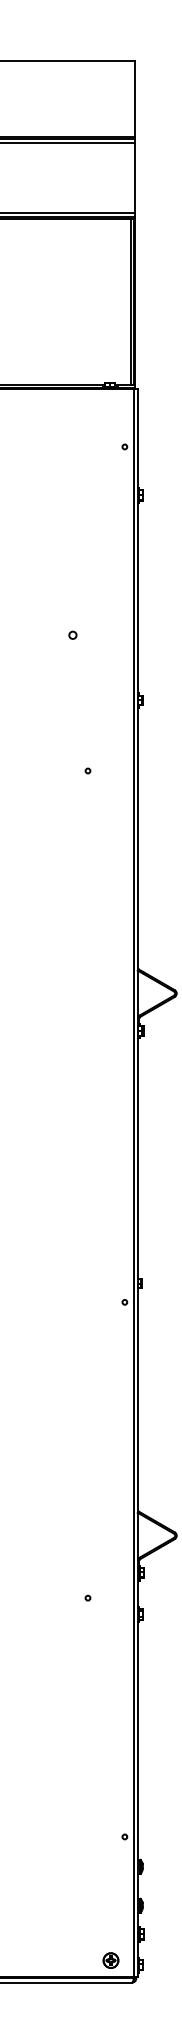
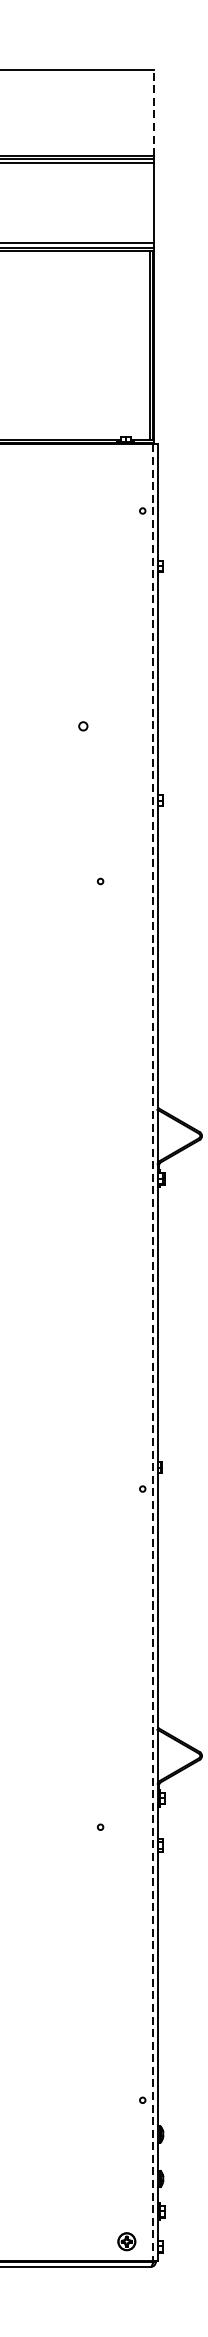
line: (135, 98) -> (154, 112), solid -> dashed
line: (133, 1183) -> (152, 1353), solid -> dashed

